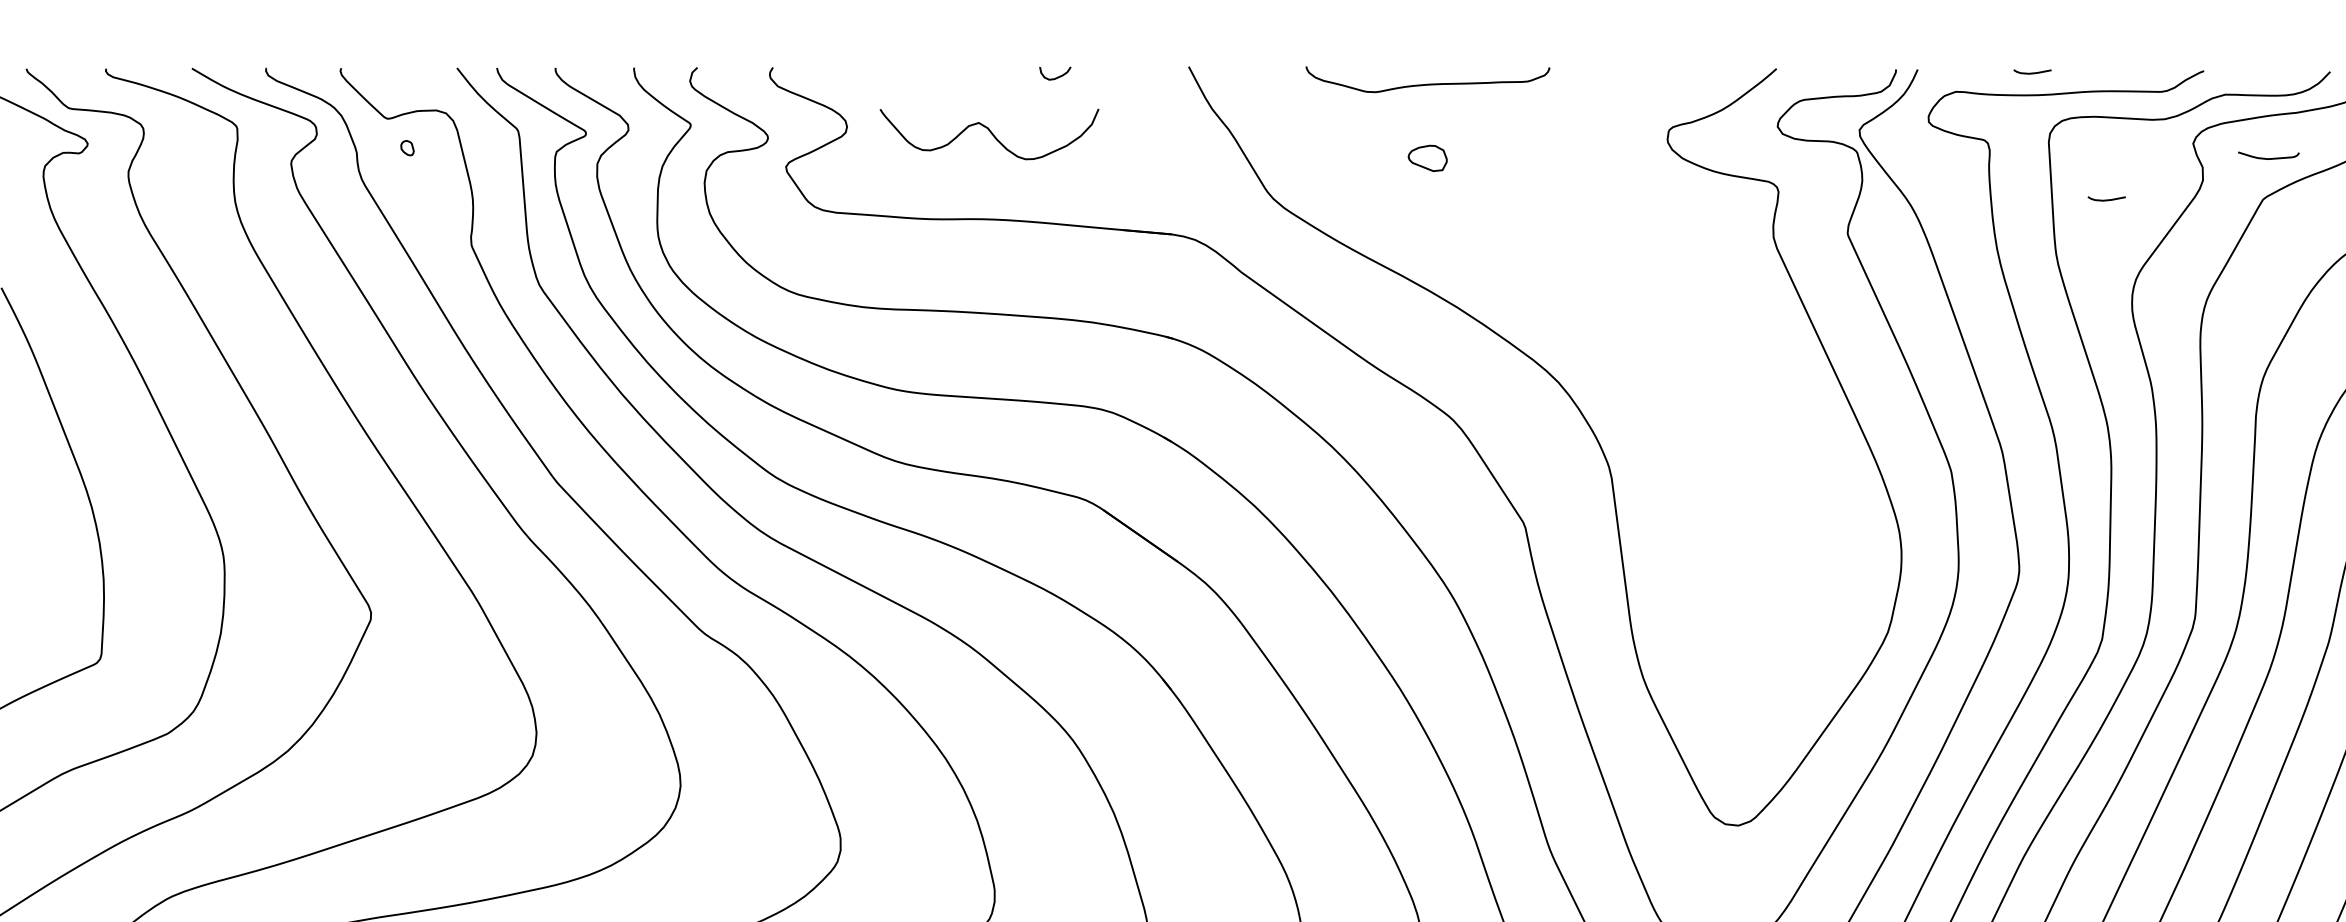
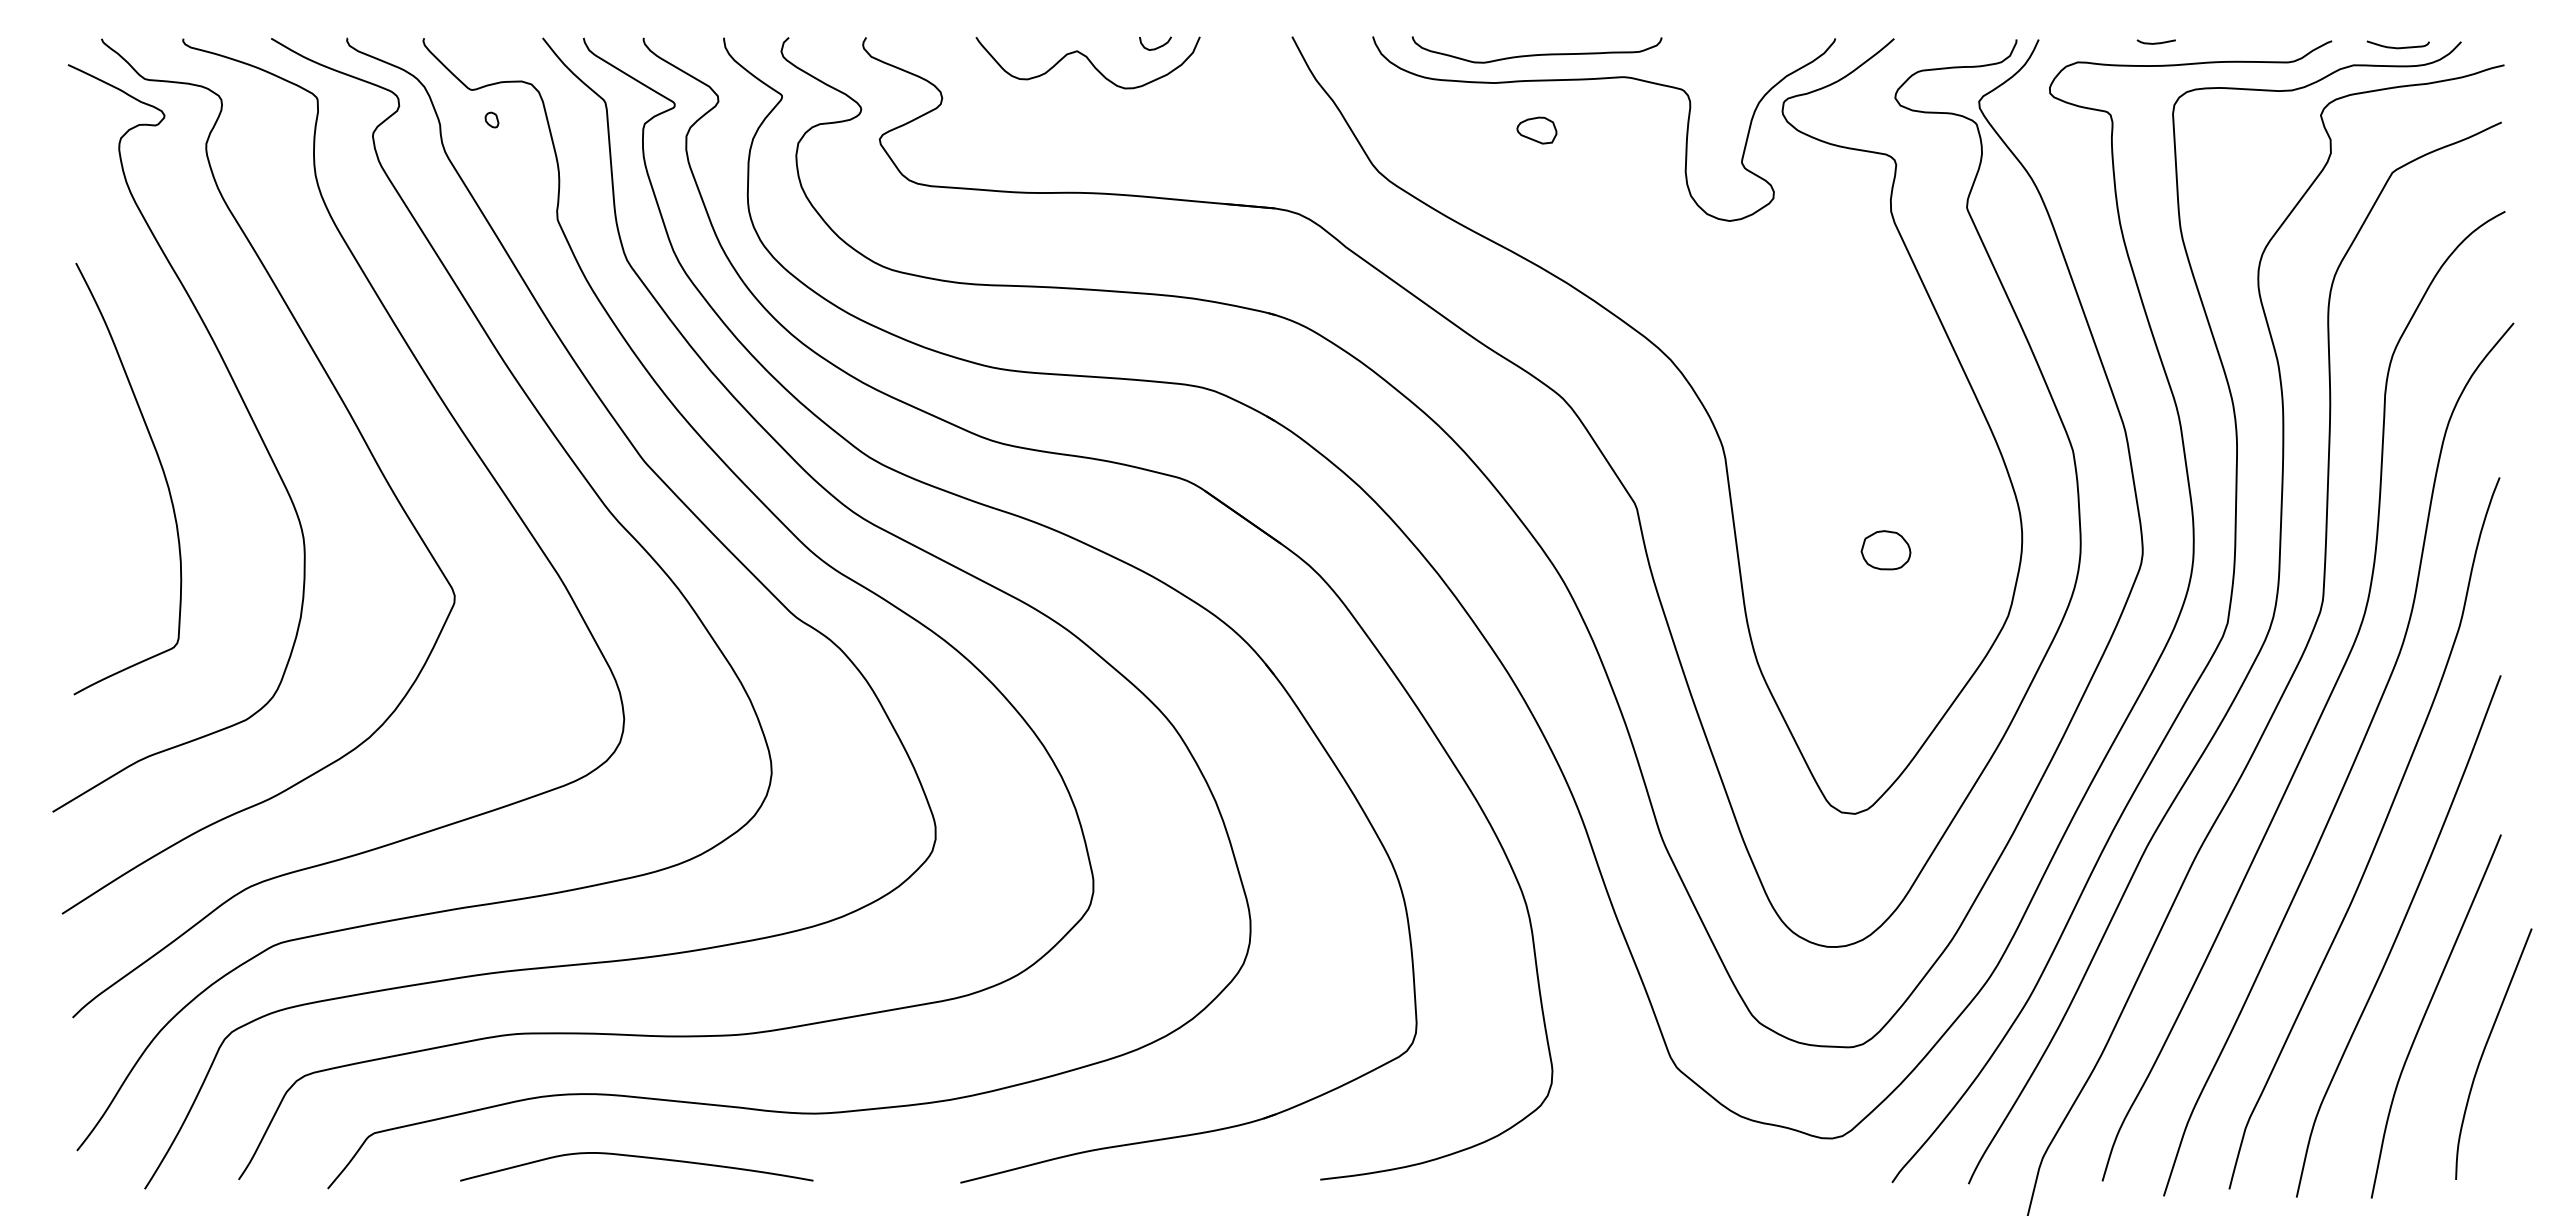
curve: (1492, 108) -> (1603, 79), added
curve: (990, 133) -> (1089, 62), moved
curve: (2268, 158) -> (2397, 47), moved
part: (2105, 198) -> (2231, 171), removed
part: (1768, 568) -> (1885, 550), added

